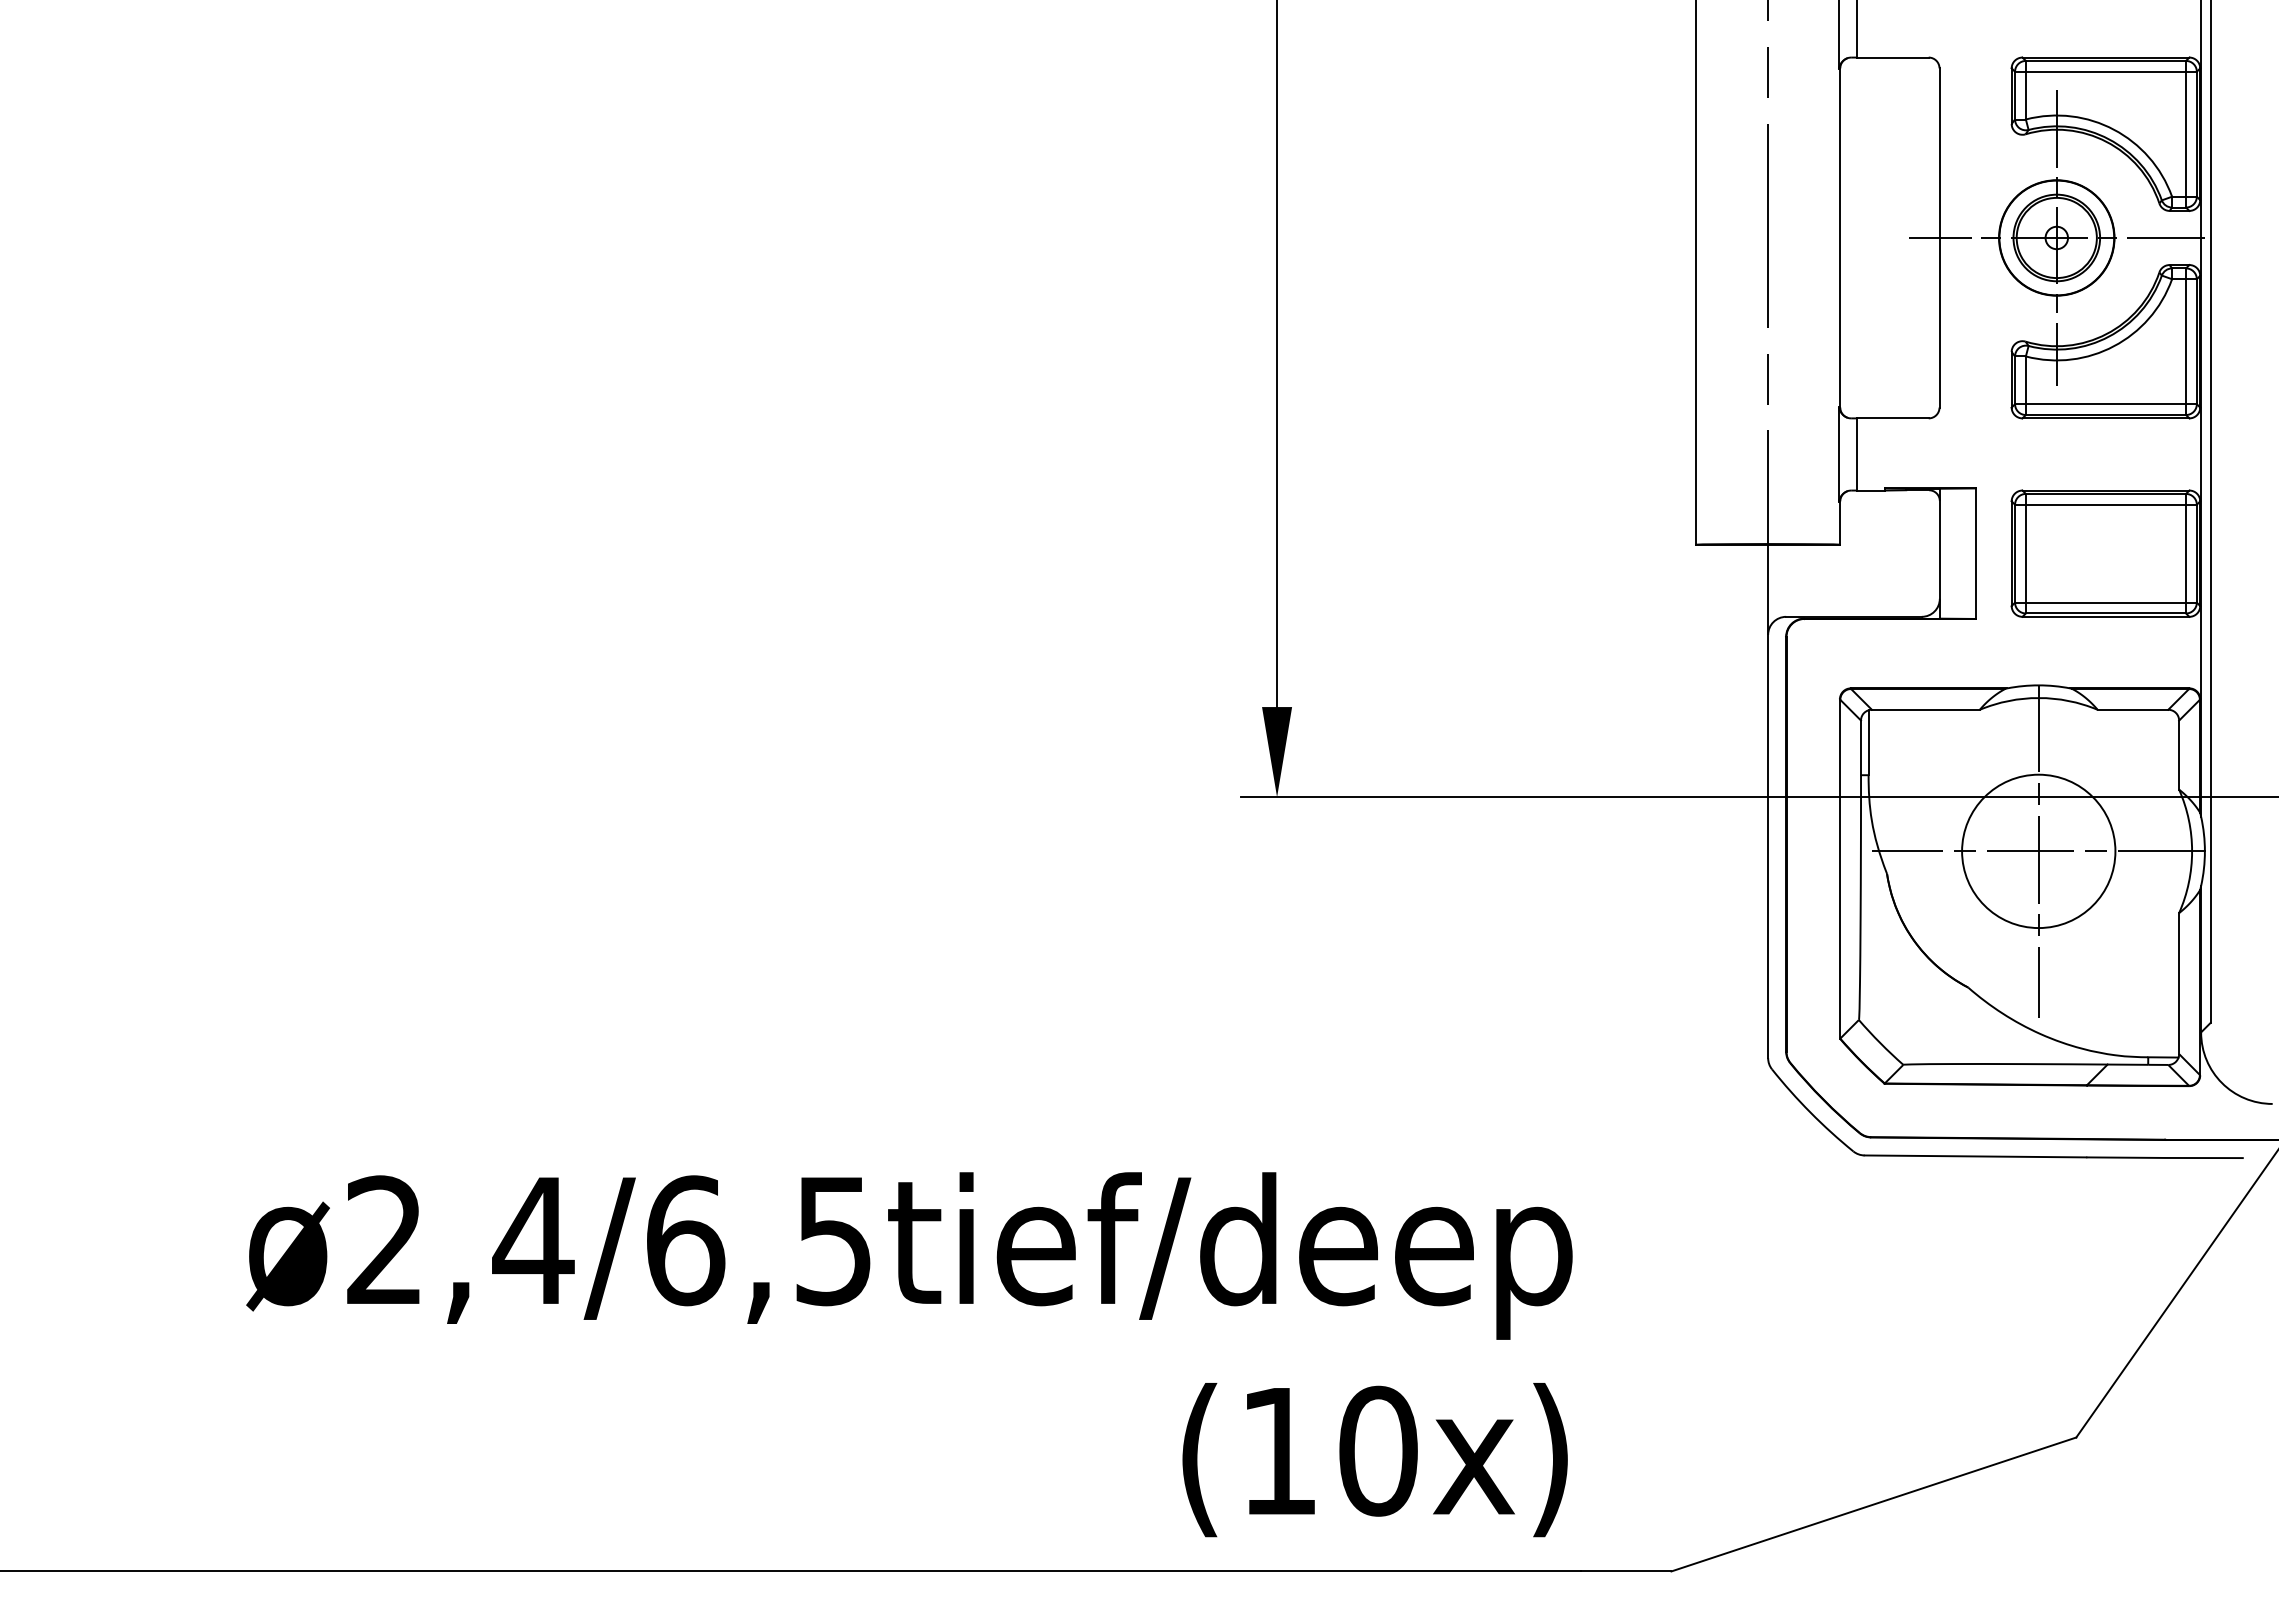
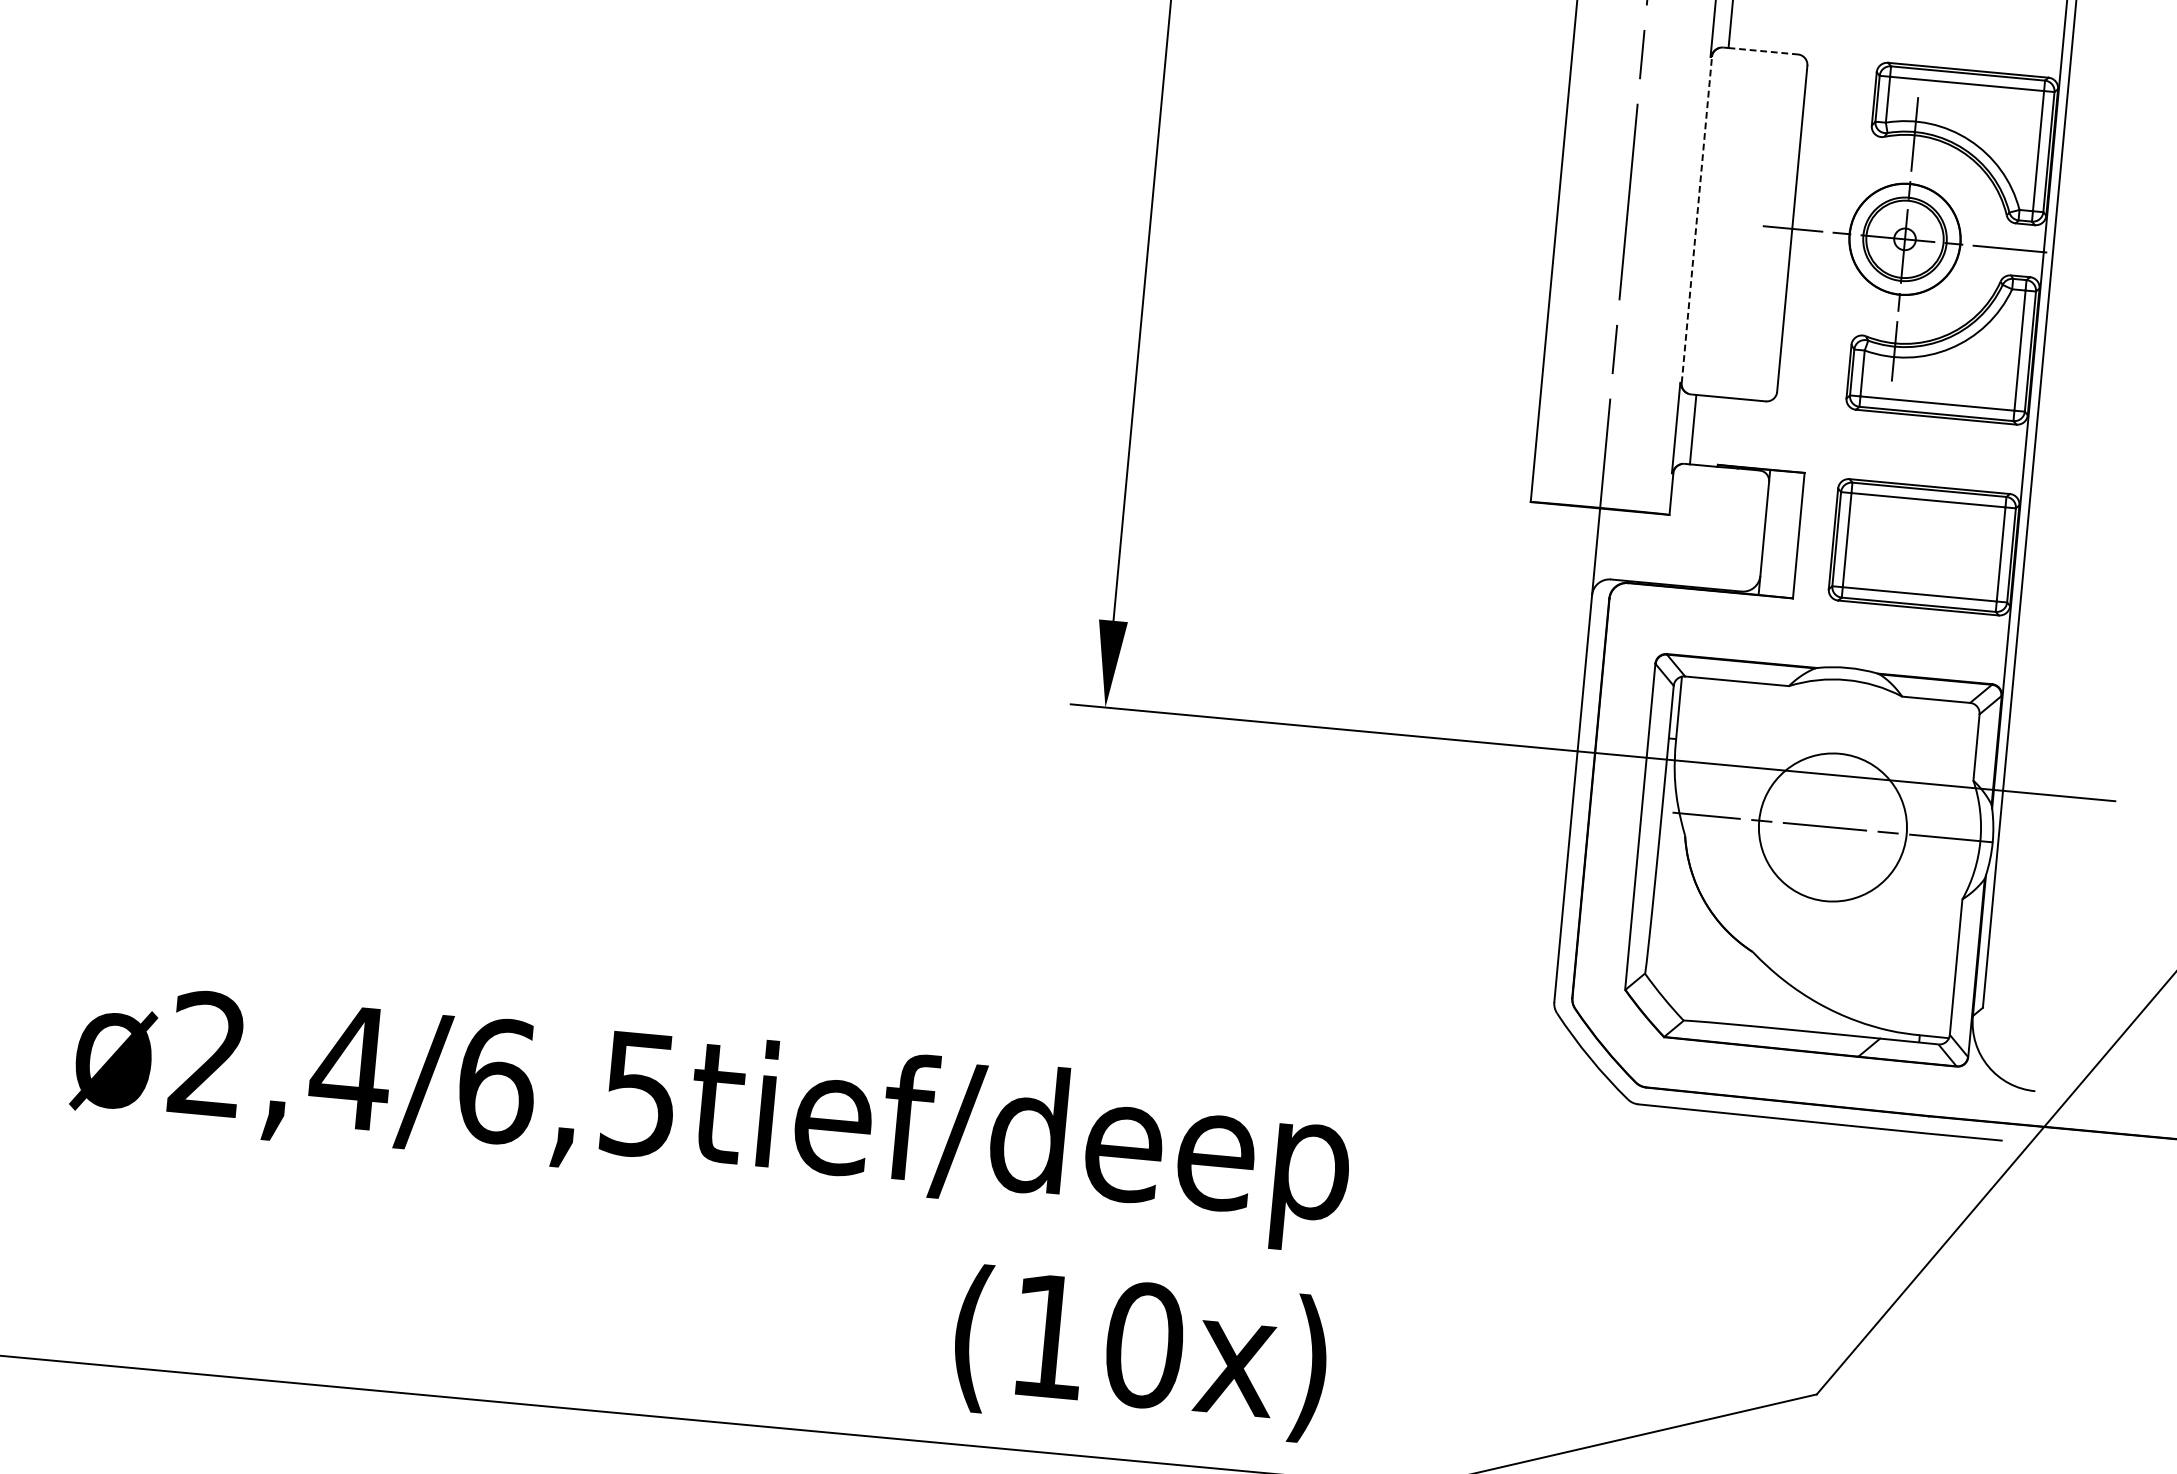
line: (1893, 57) -> (1764, 51), solid -> dashed
line: (1840, 237) -> (1697, 219), solid -> dashed
line: (2038, 851) -> (1832, 827), removed

